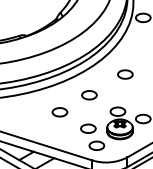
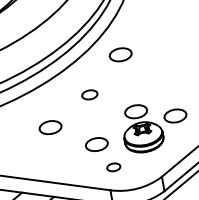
part: (125, 74) -> (120, 54), moved
part: (89, 95) -> (89, 95), size x0.7
part: (96, 145) -> (113, 167), size x0.6

